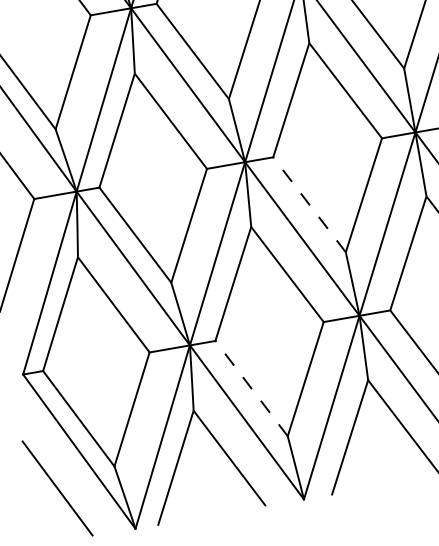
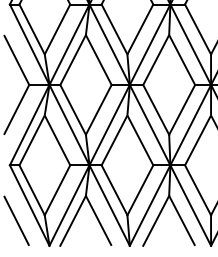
line: (307, 204) -> (155, 109), dashed -> solid
line: (251, 386) -> (114, 189), dashed -> solid

